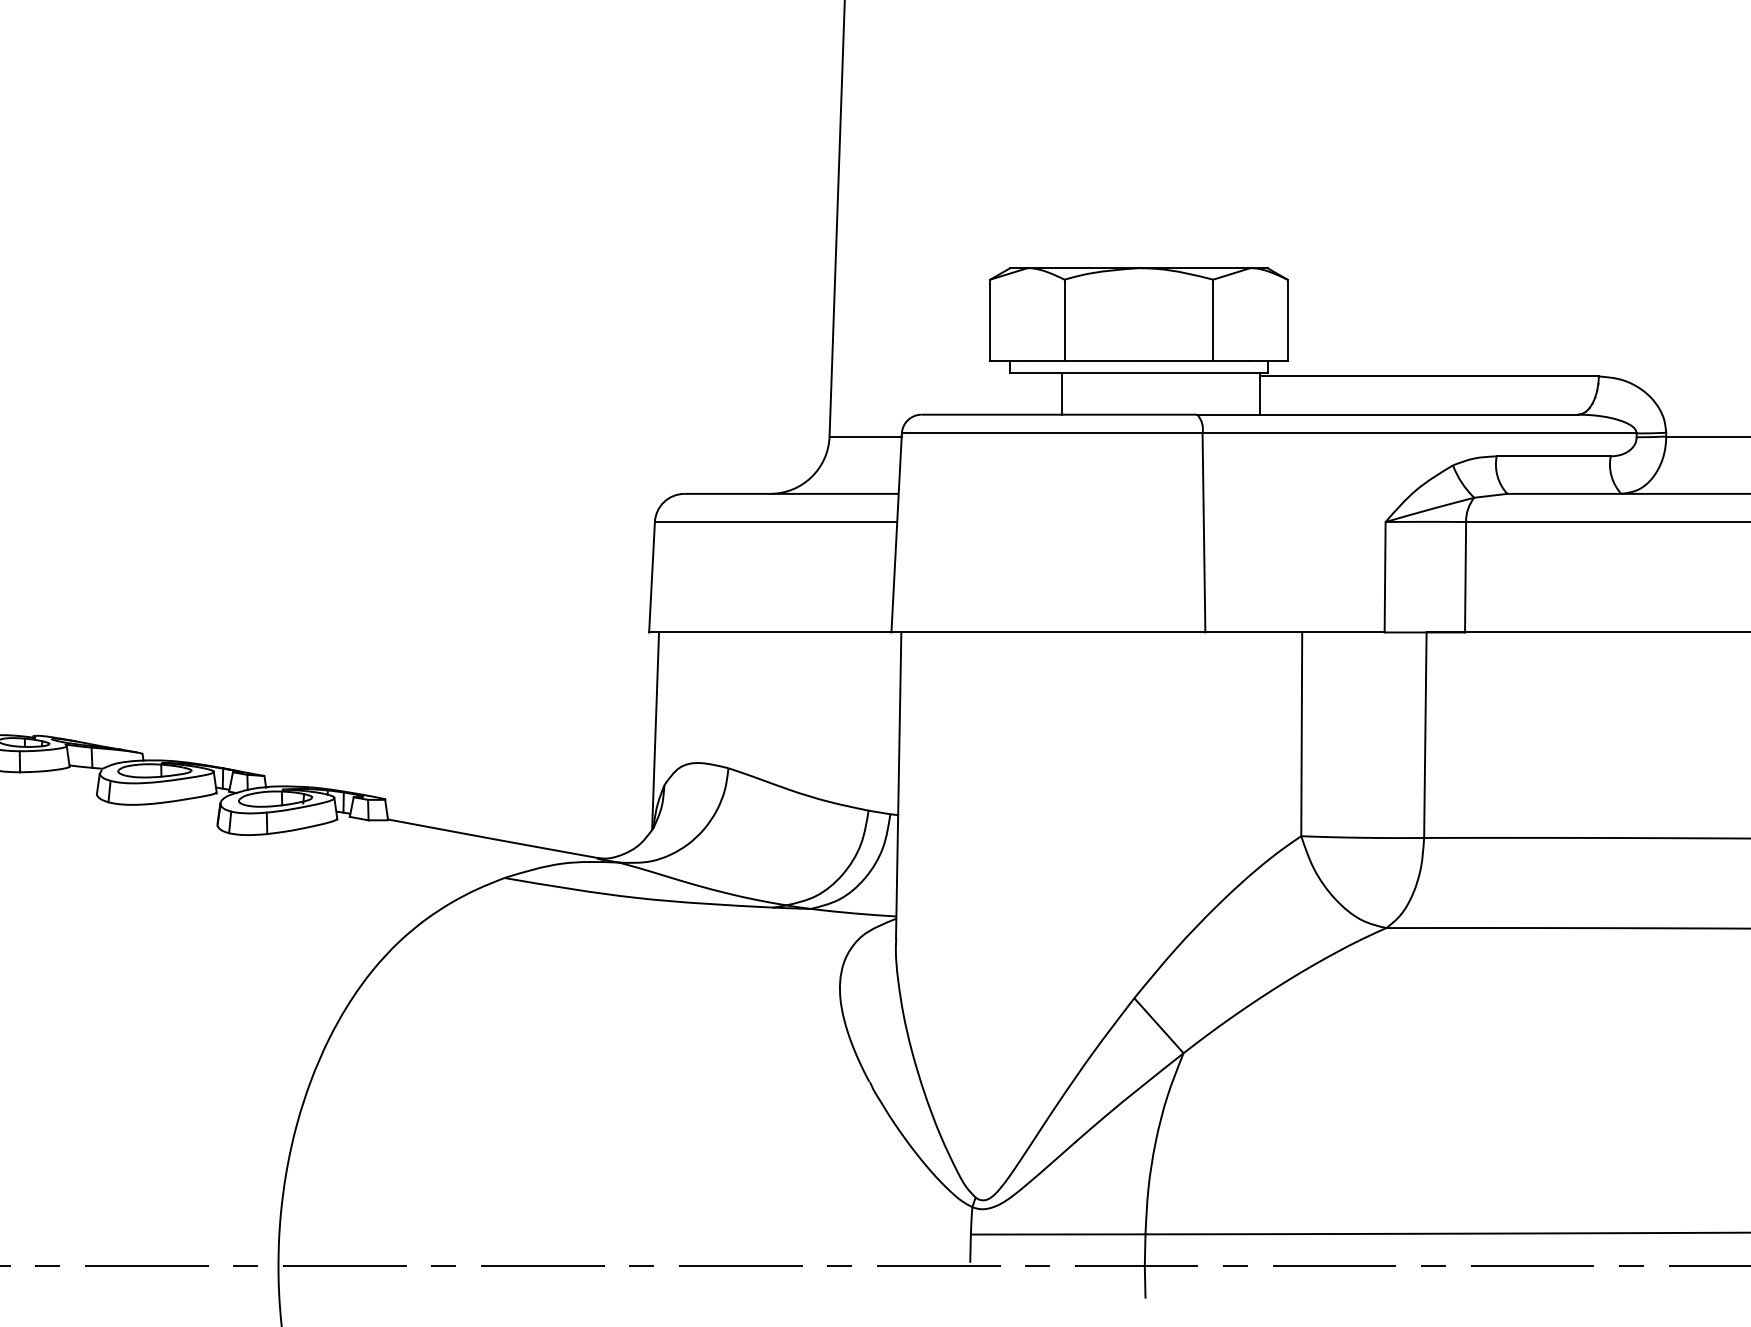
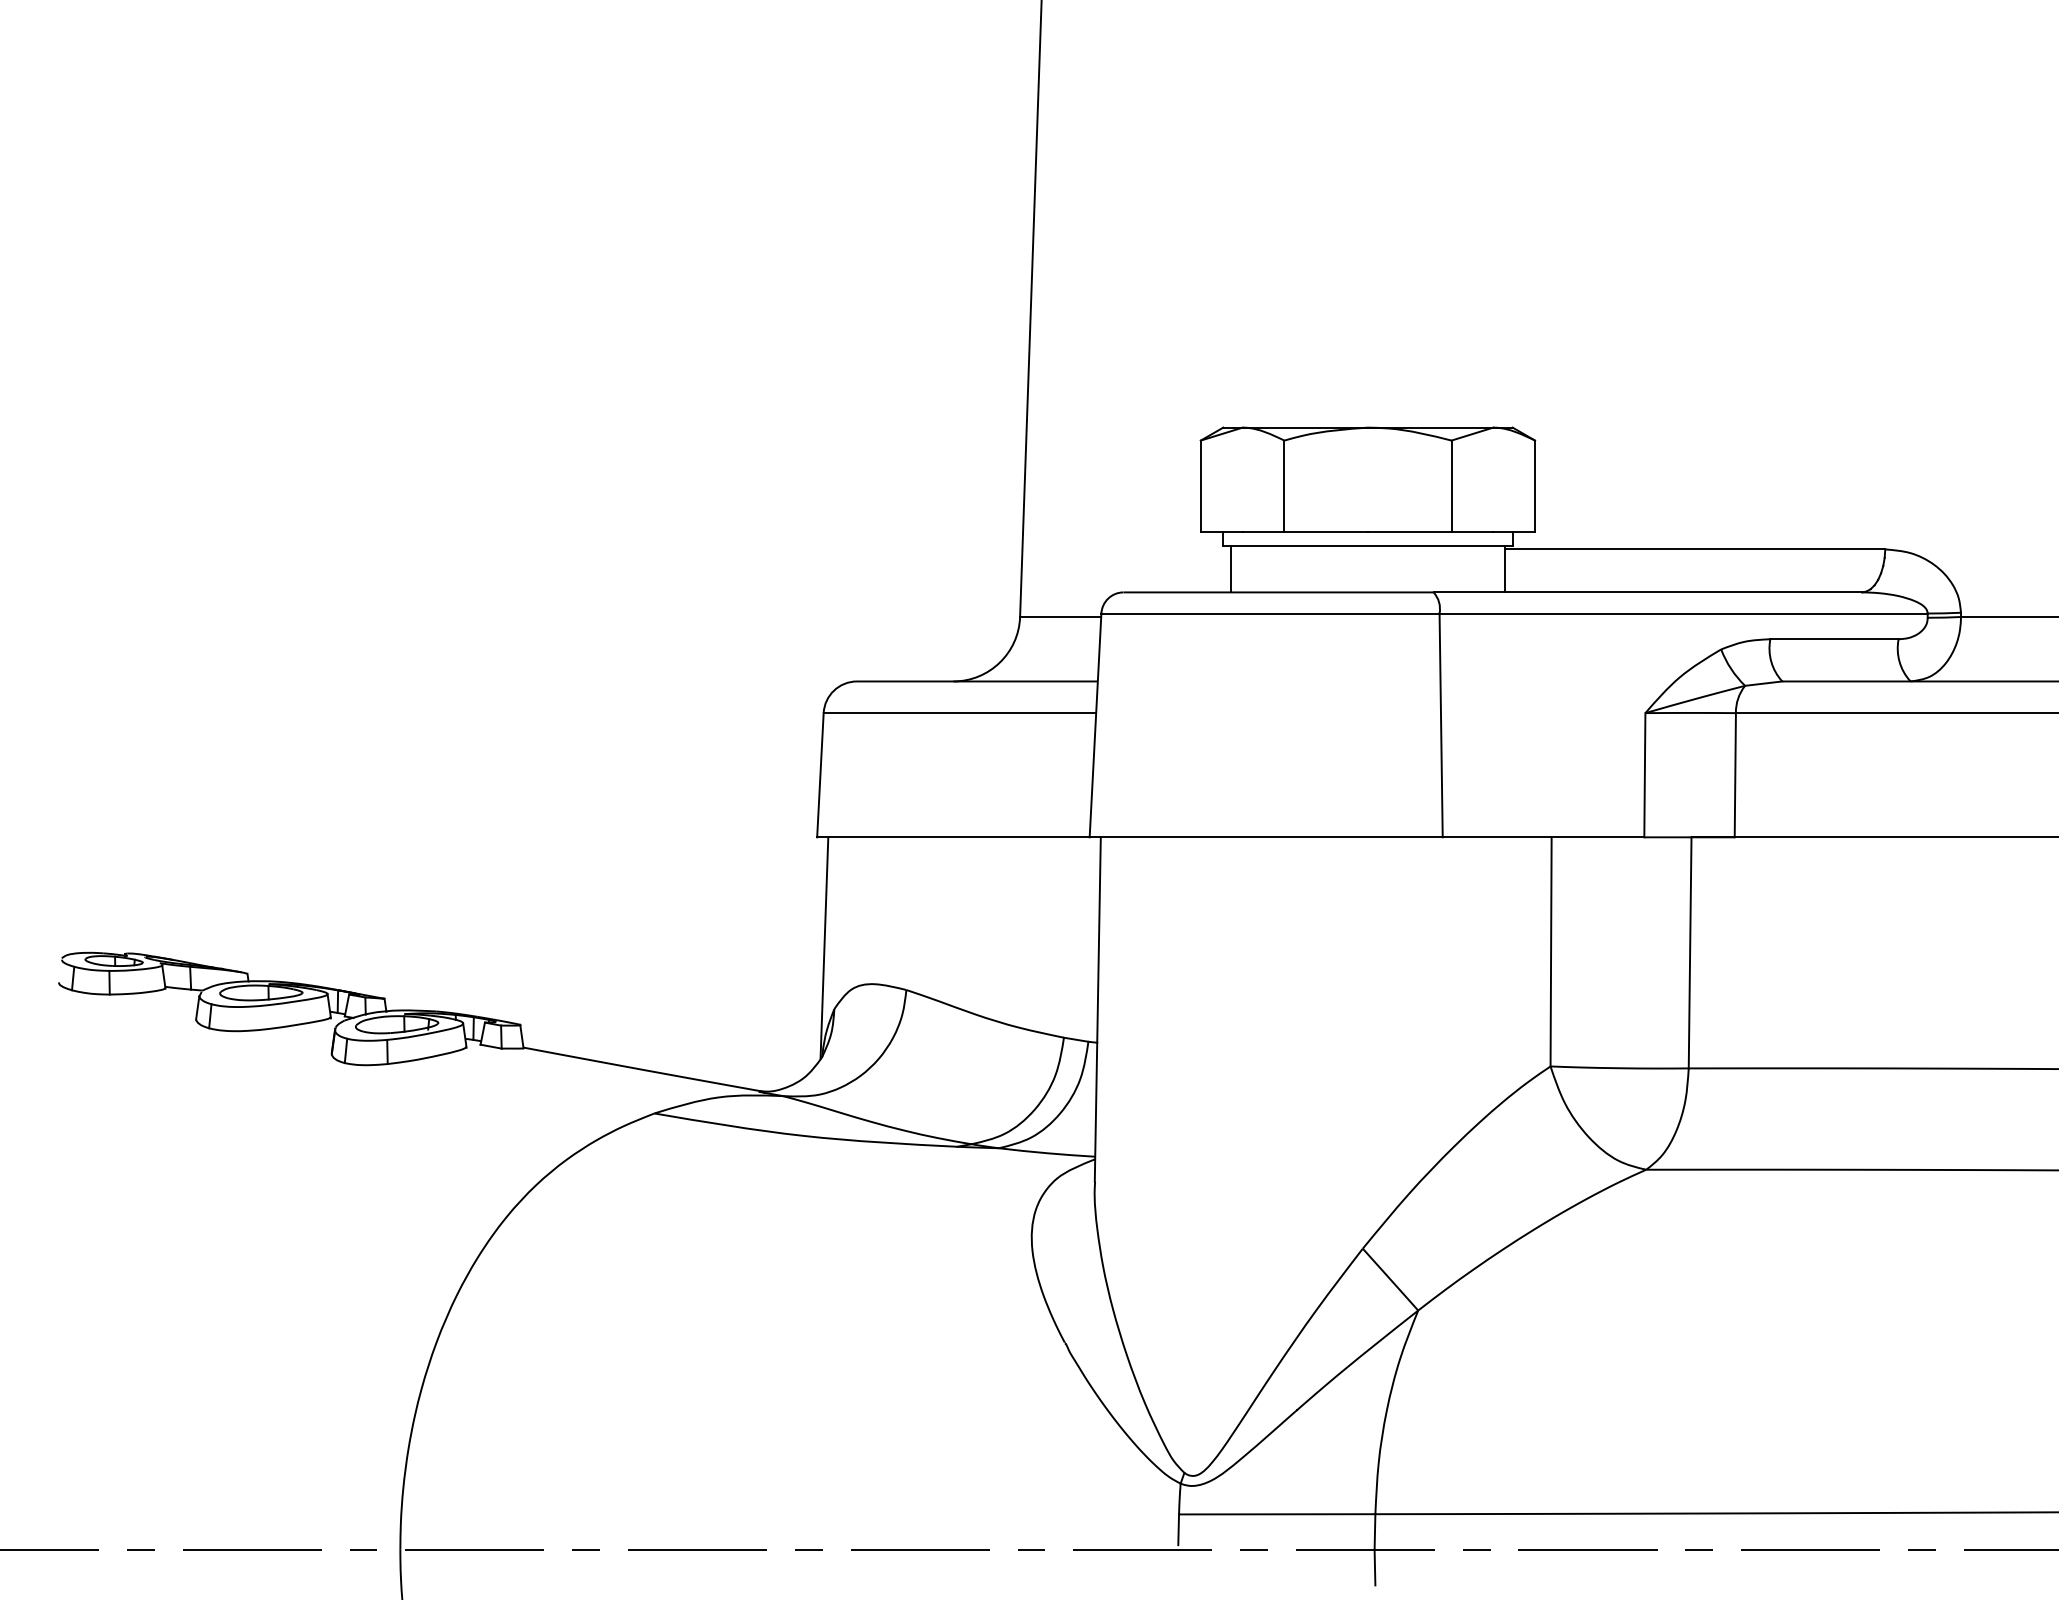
line: (1062, 393) -> (1231, 568), moved

